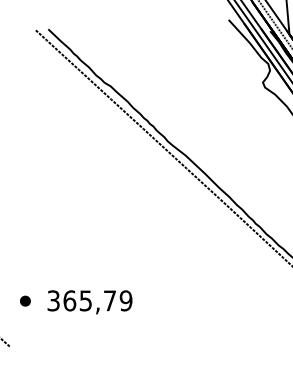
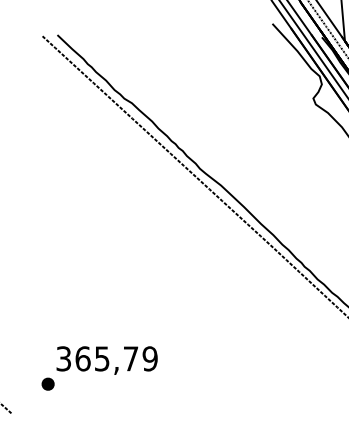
part: (24, 300) -> (47, 383), moved

